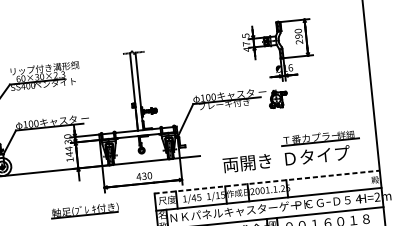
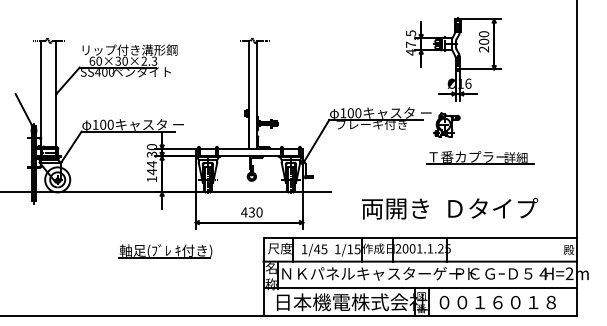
text: (299, 36) -> (484, 41), 290 -> 200
part: (320, 137) -> (480, 157), moved
line: (267, 181) -> (420, 237), dashed -> solid

